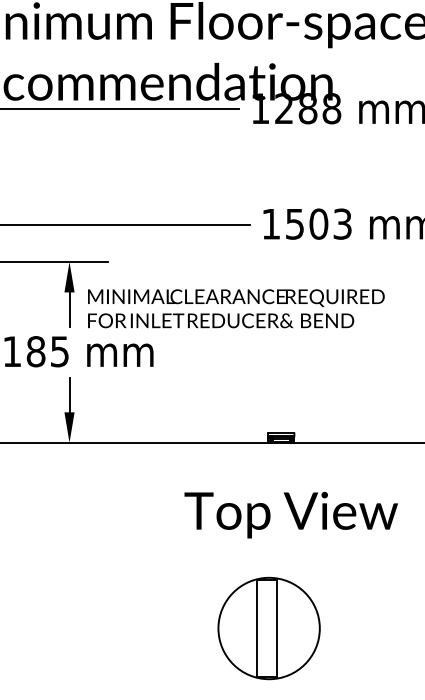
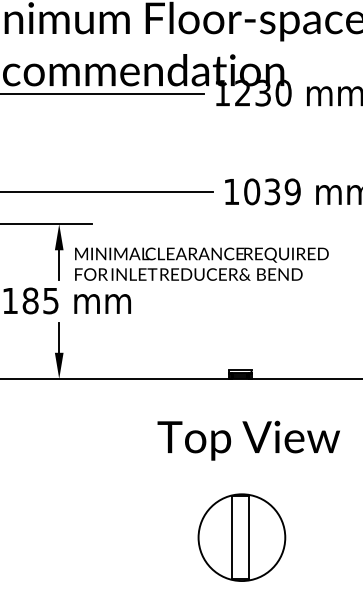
text: (320, 107) -> (273, 92), 1288 -> 1230
text: (318, 223) -> (272, 191), 1503 -> 1039
part: (268, 628) -> (241, 537), moved

